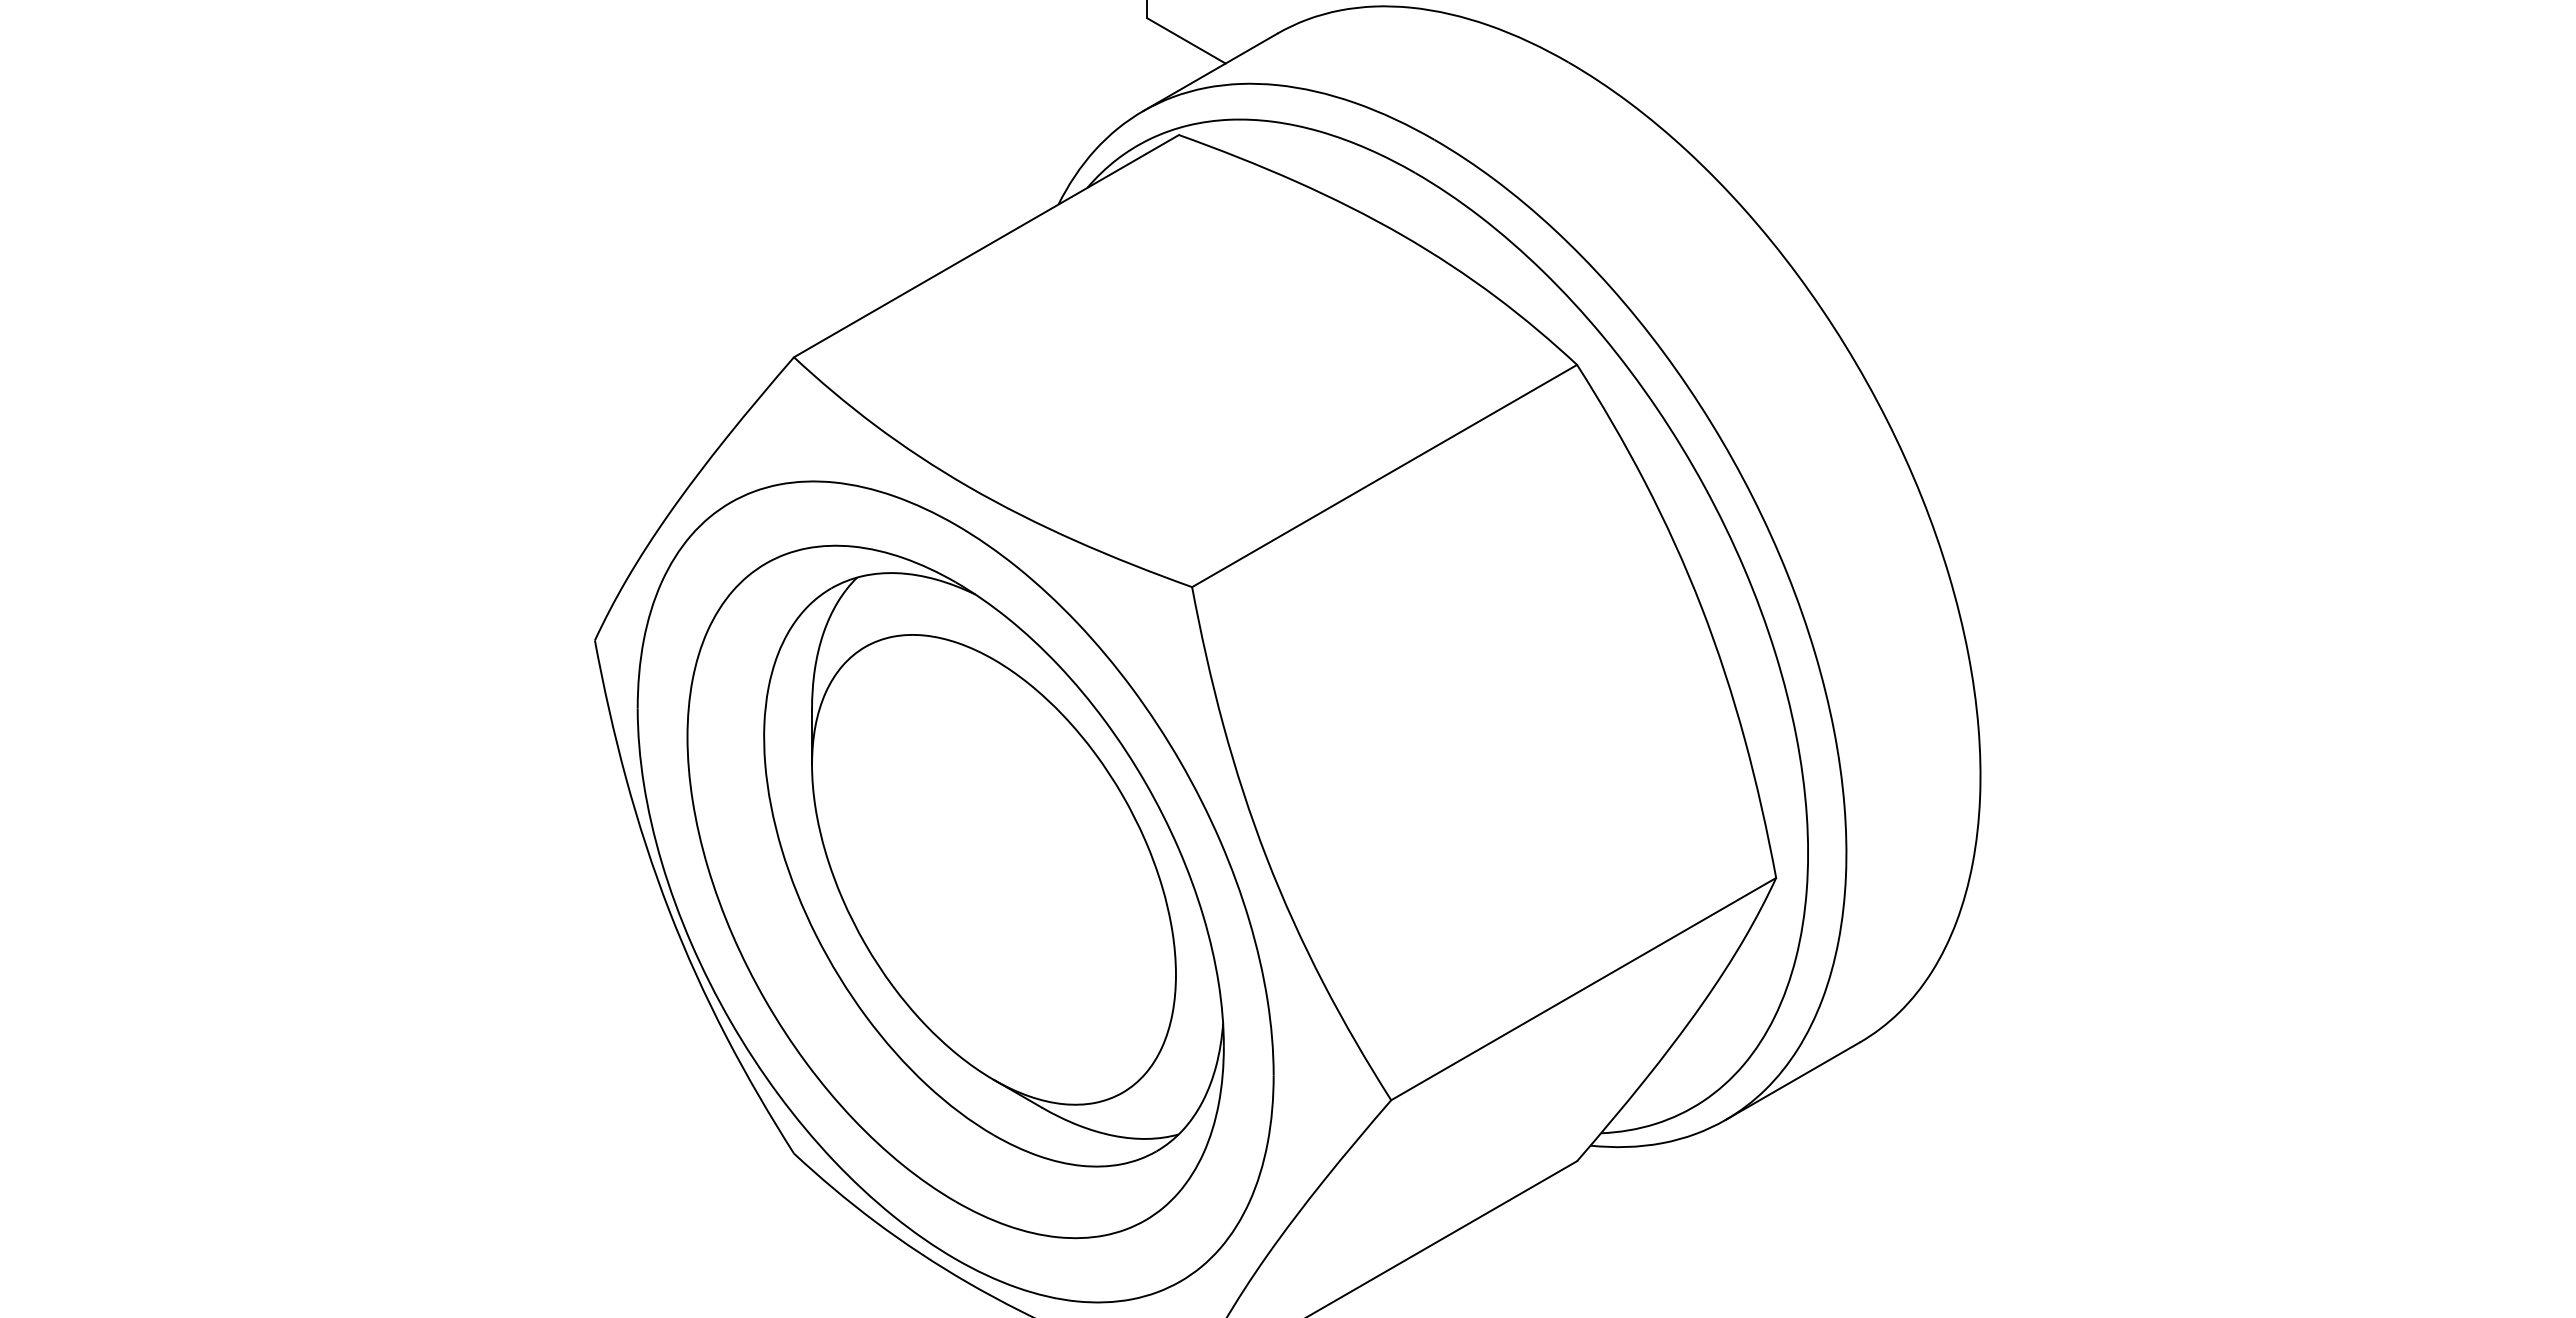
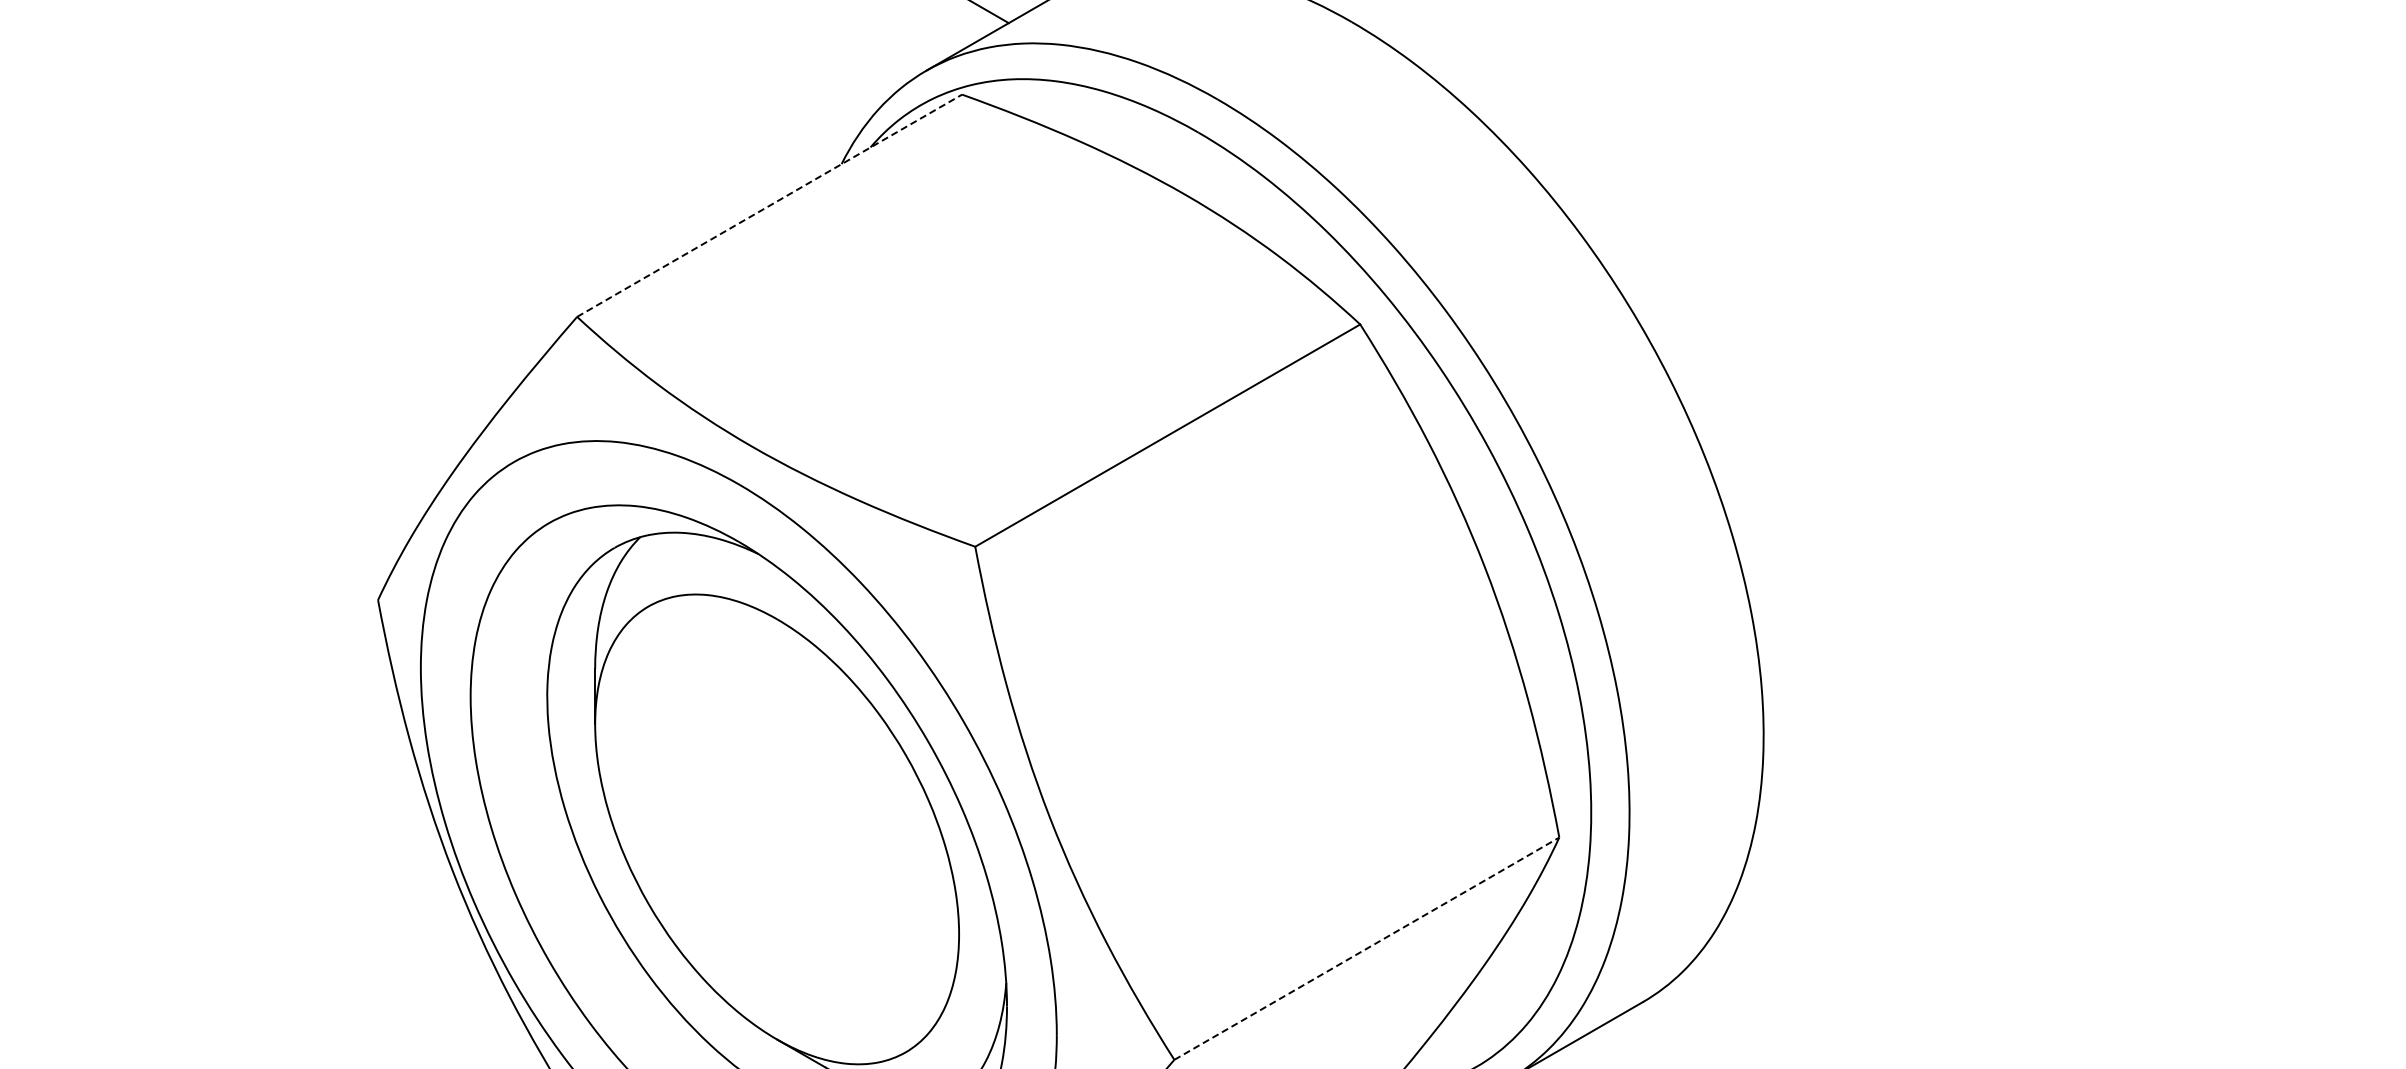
line: (986, 245) -> (769, 205), solid -> dashed
line: (1584, 988) -> (1367, 948), solid -> dashed

